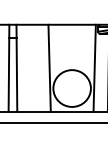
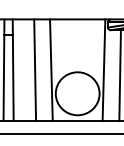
line: (35, 67) -> (34, 69), added

